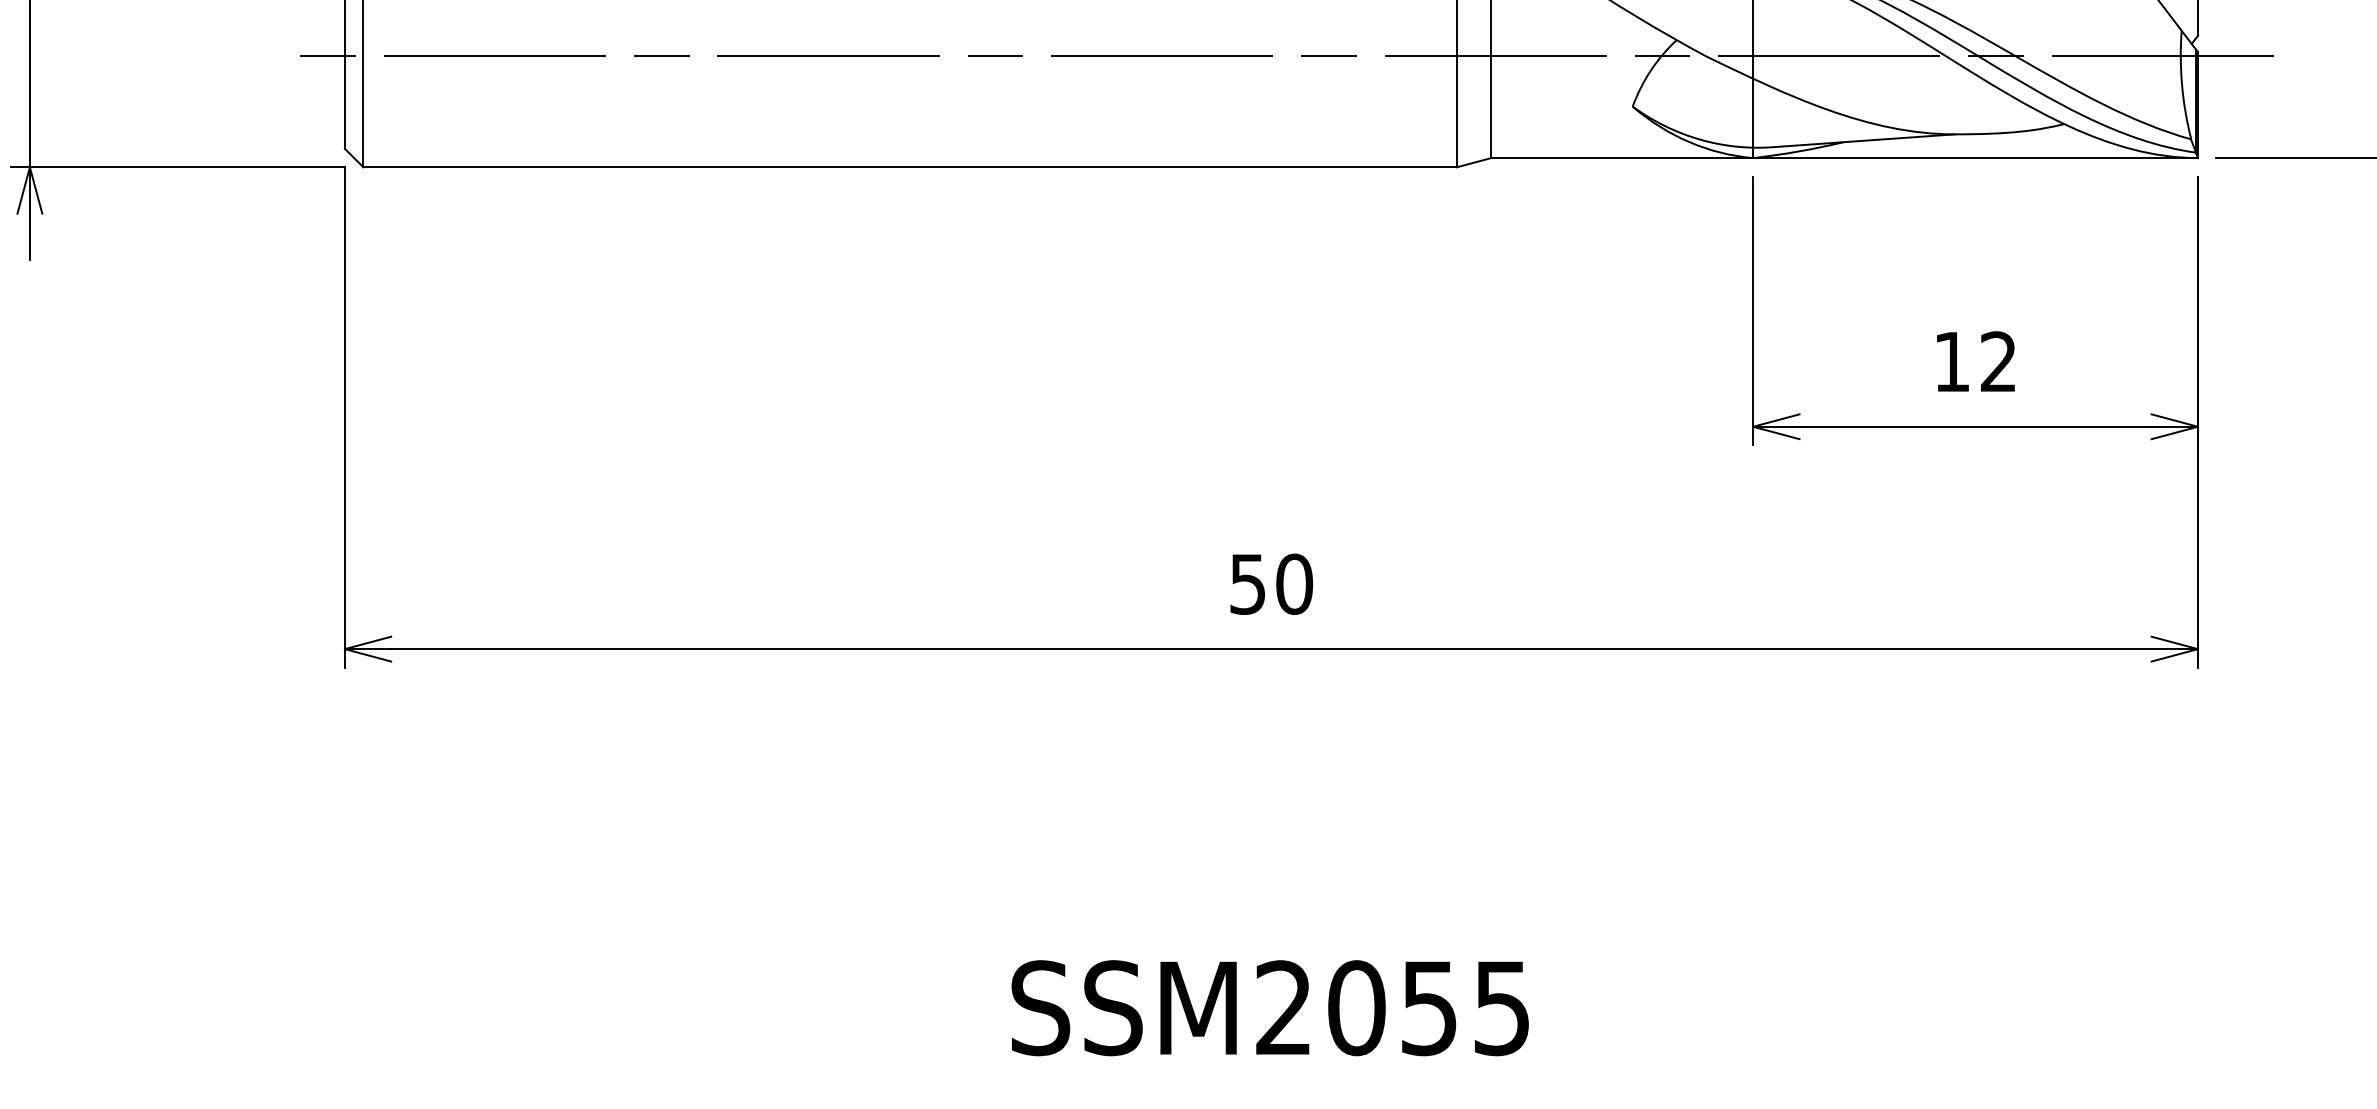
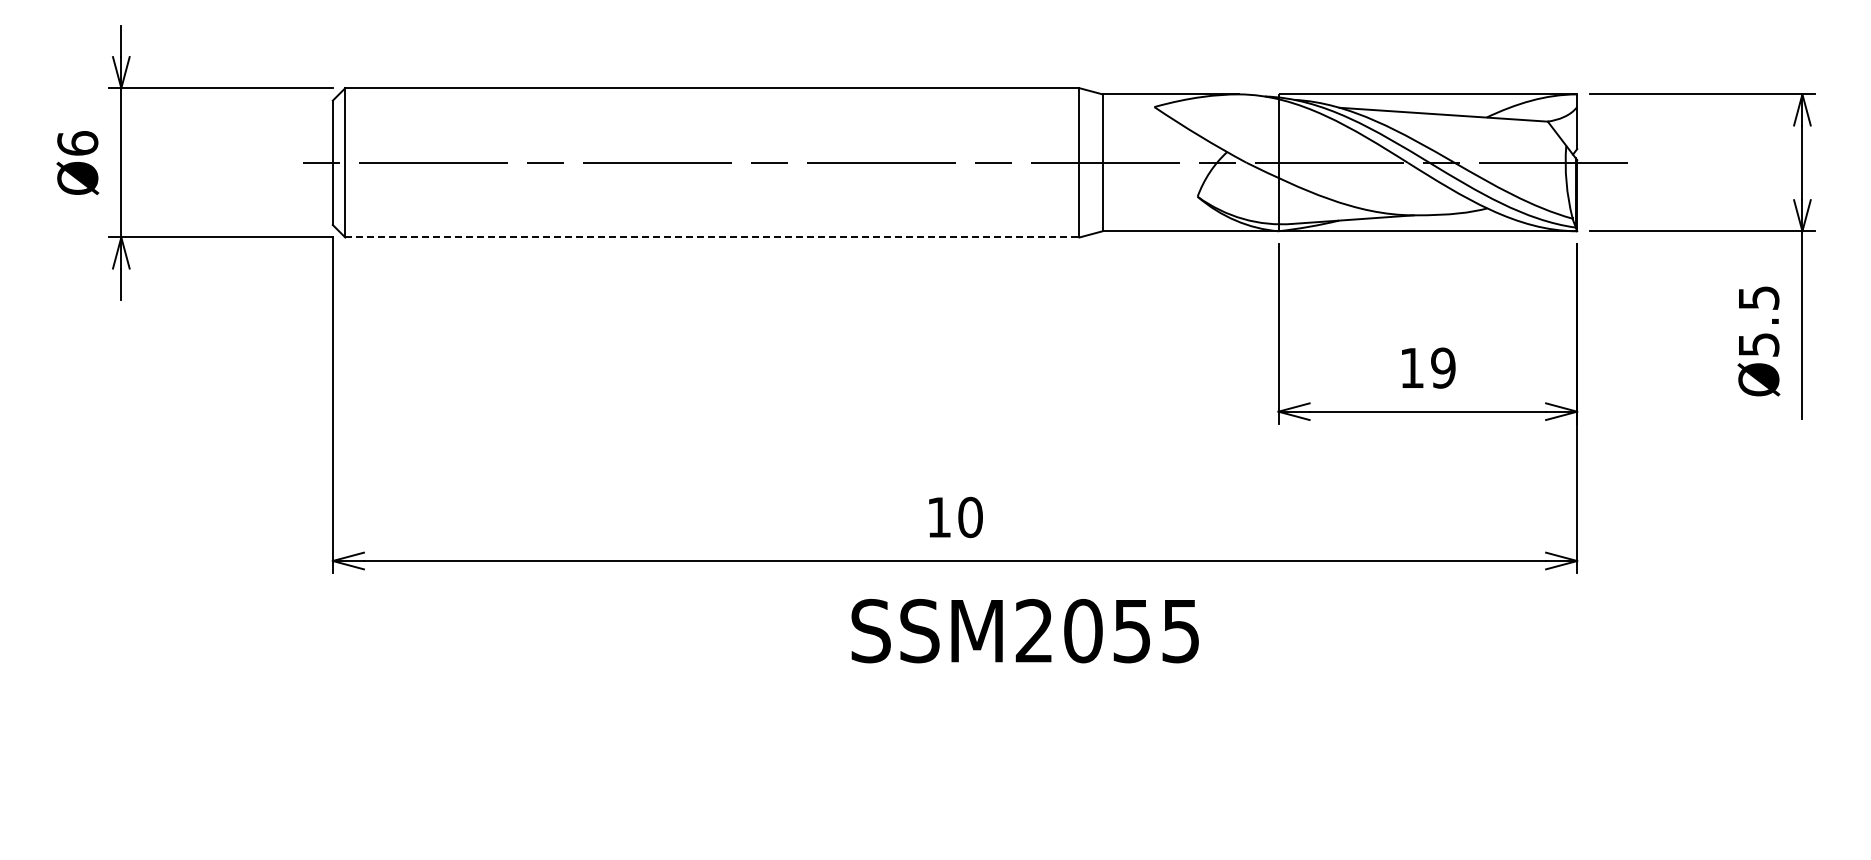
line: (910, 167) -> (712, 237), solid -> dashed
text: (1998, 360) -> (1443, 367), 12 -> 19
text: (1246, 584) -> (938, 517), 50 -> 10
text: (1269, 1008) -> (1024, 631), moved

